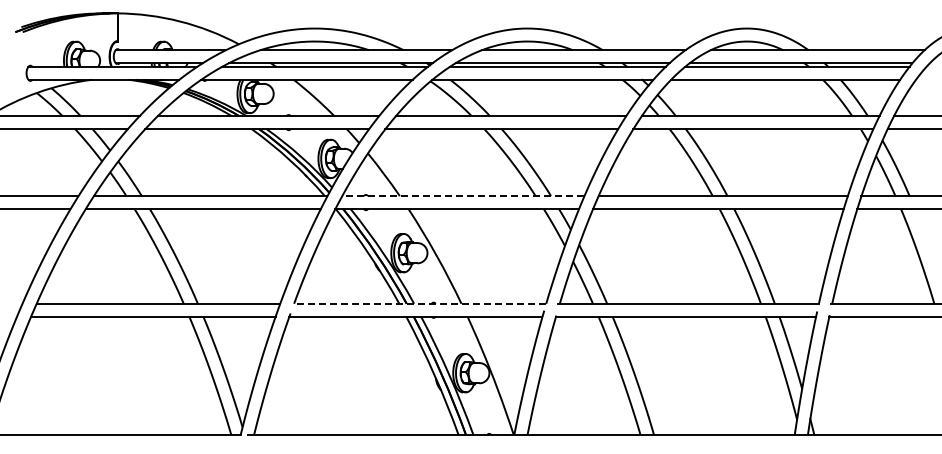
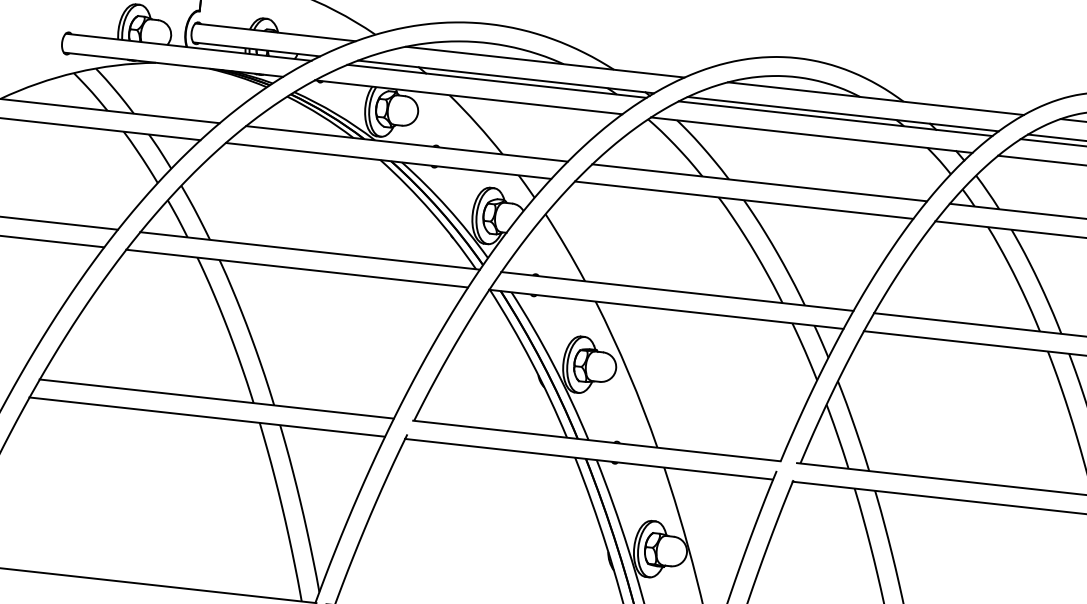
line: (462, 196) -> (676, 291), dashed -> solid
line: (419, 303) -> (596, 440), dashed -> solid

